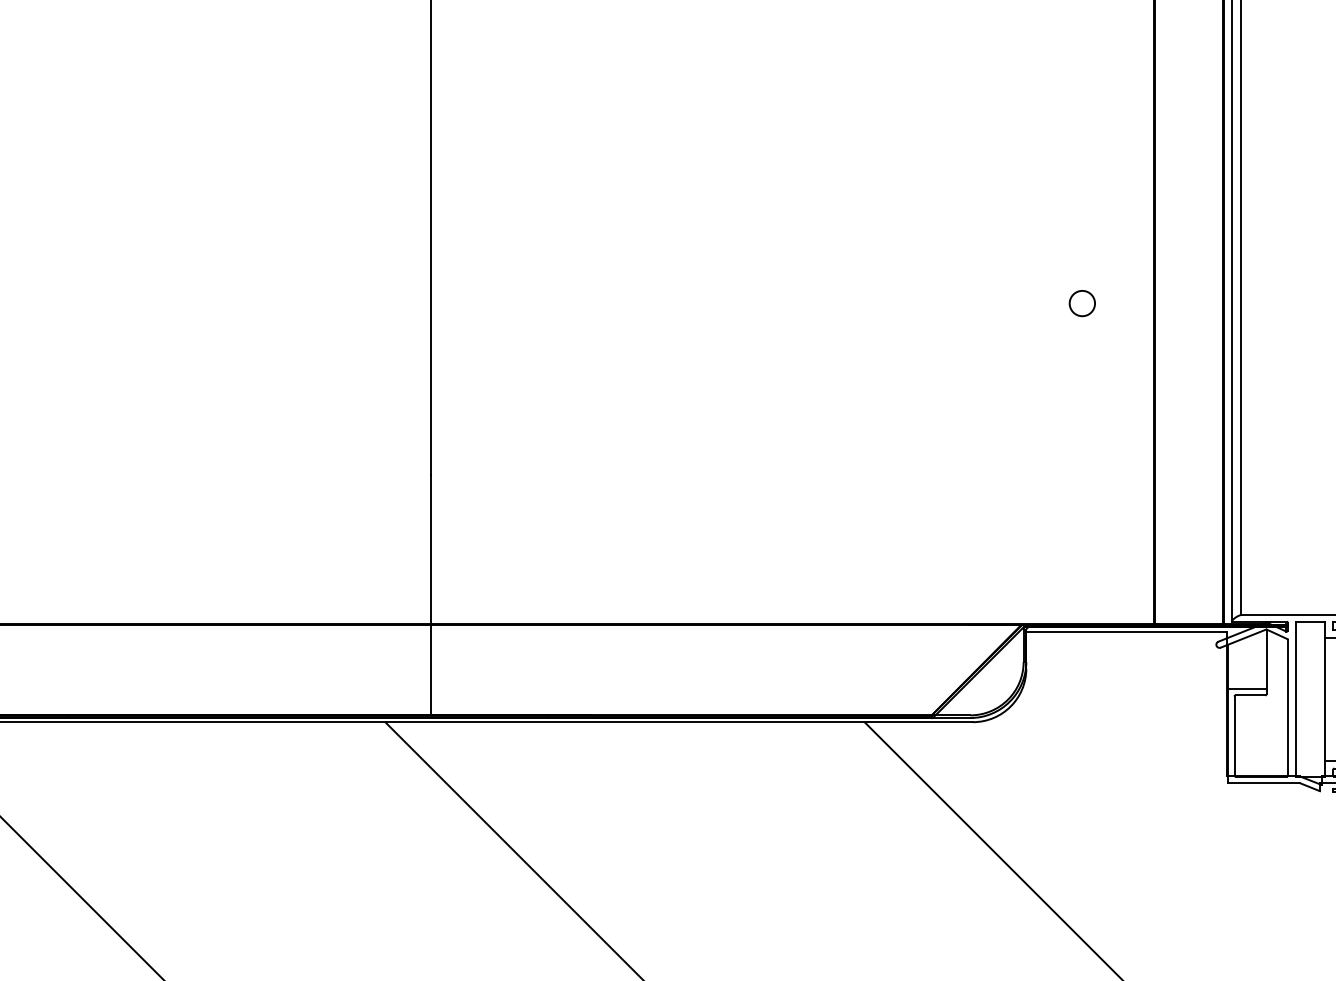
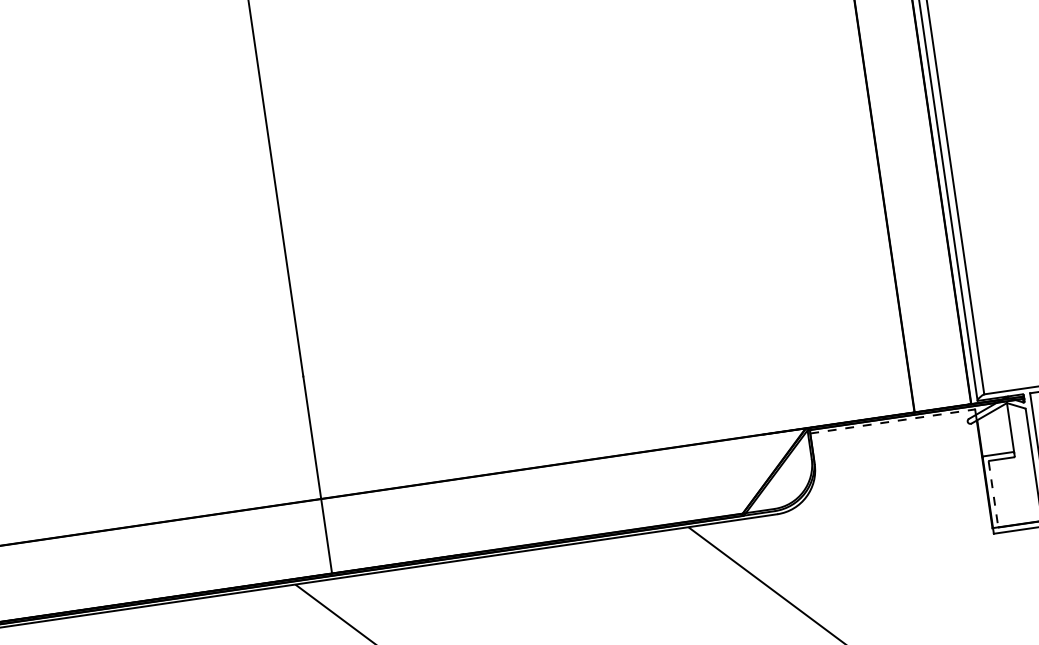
circle: (1081, 303) -> (816, 157), removed
line: (1126, 631) -> (892, 421), solid -> dashed
line: (1234, 736) -> (993, 494), solid -> dashed

